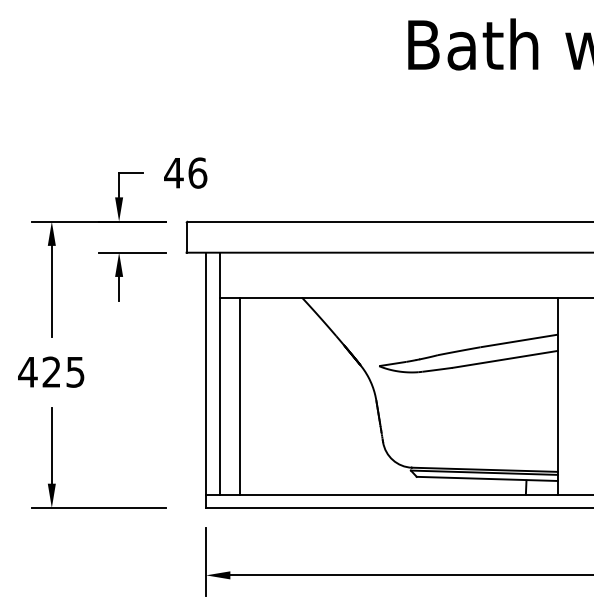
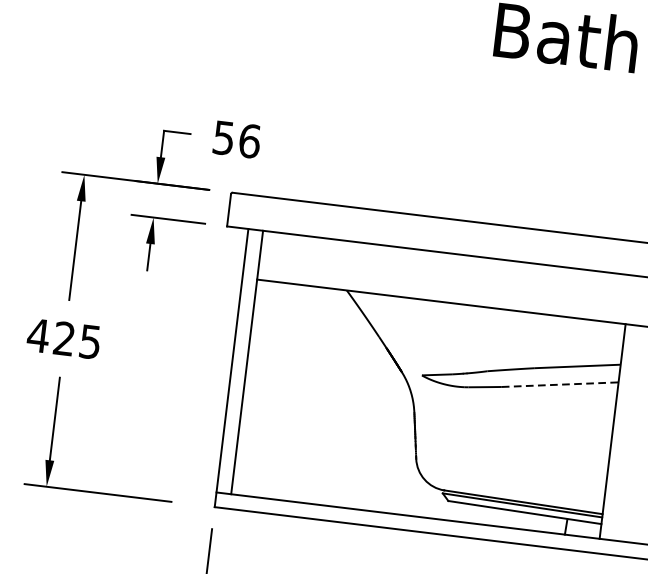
text: (173, 173) -> (223, 138), 46 -> 56
line: (505, 359) -> (560, 384), solid -> dashed
line: (239, 395) -> (265, 388), removed

